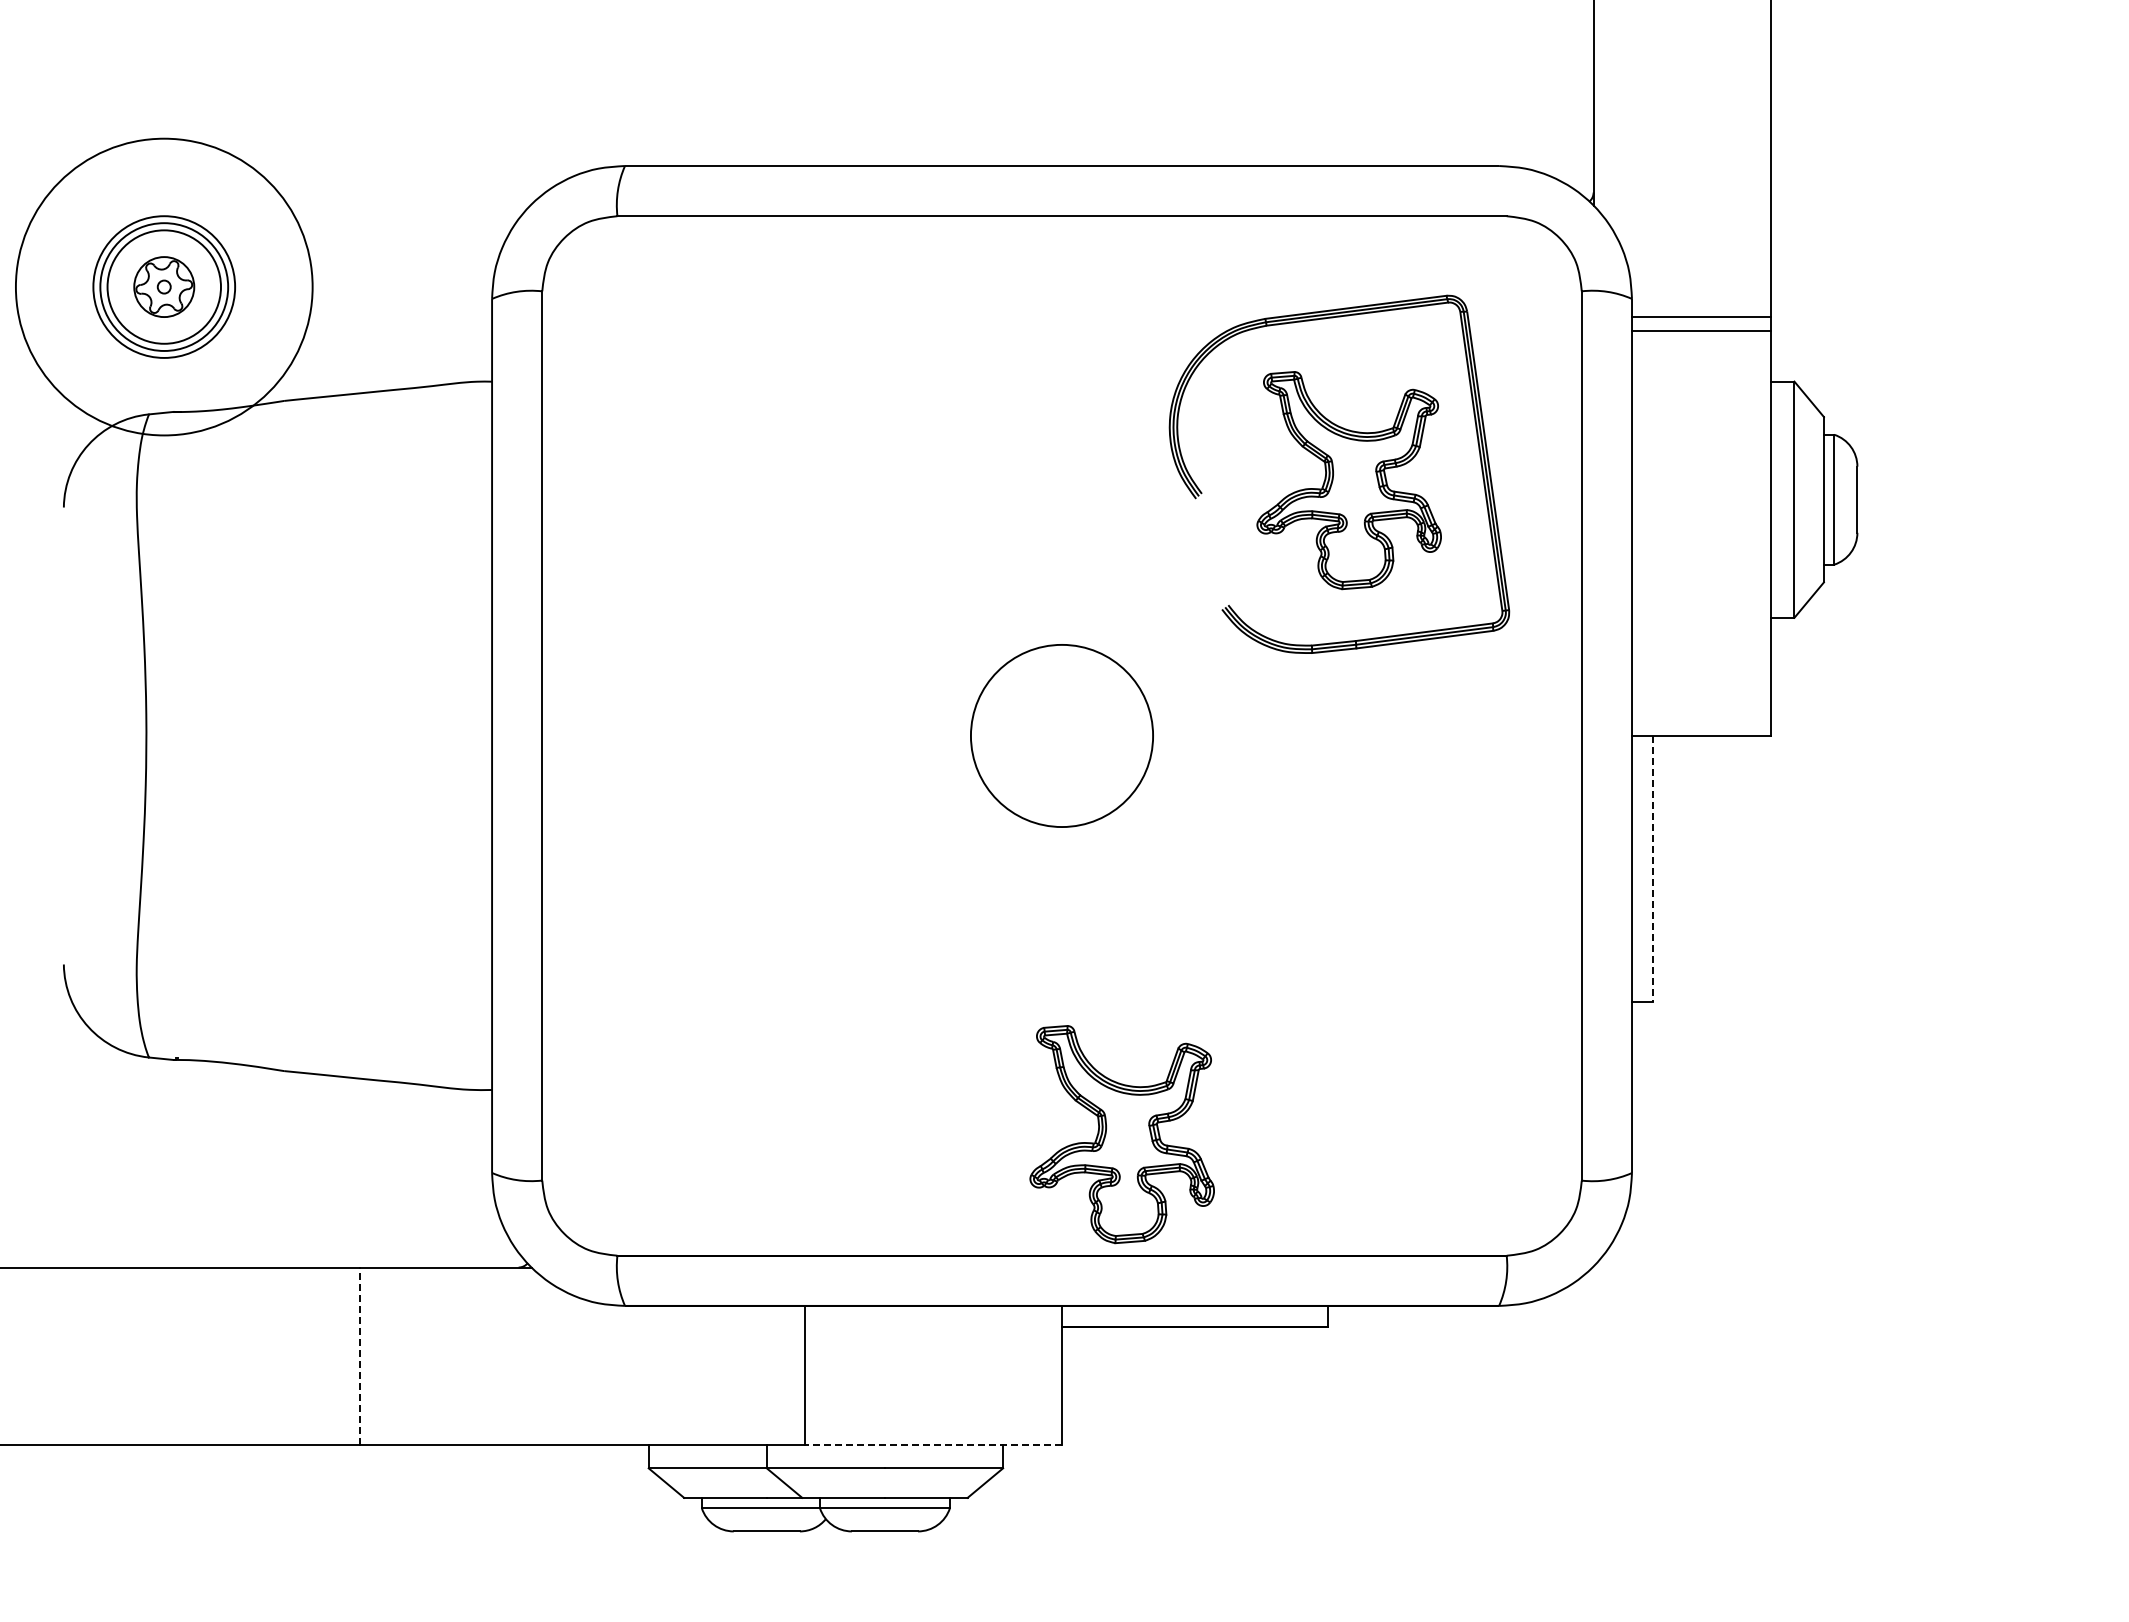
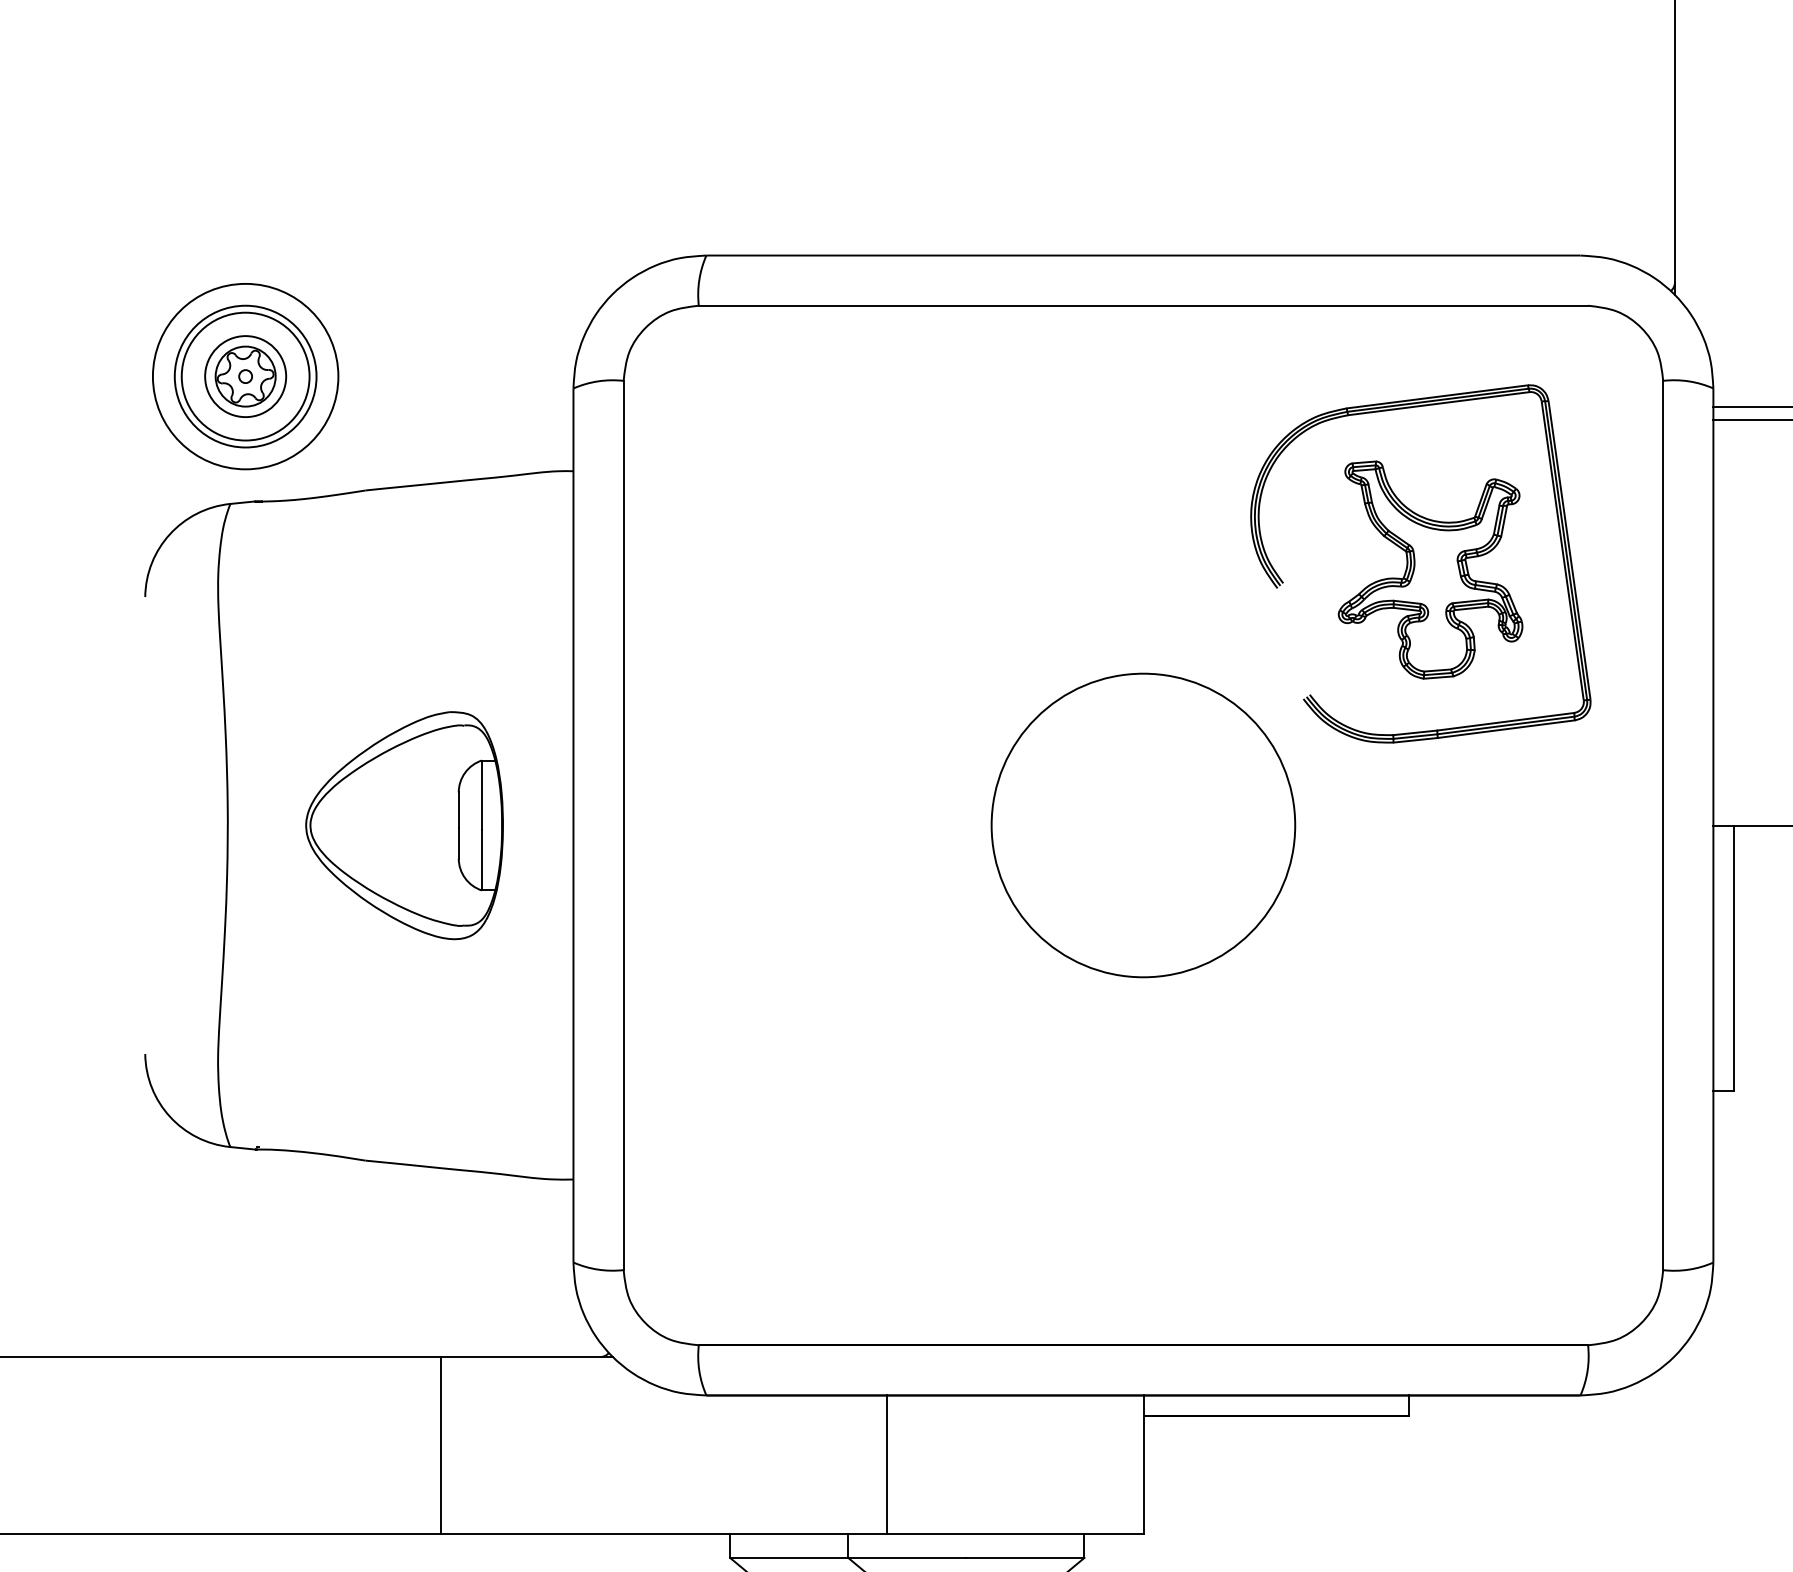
circle: (163, 286) -> (244, 376), size x0.71
circle: (164, 286) -> (245, 376), size x0.62
part: (322, 735) -> (403, 825), added
circle: (1061, 735) -> (1142, 825), size x1.67
line: (1652, 868) -> (1733, 958), dashed -> solid
part: (1121, 1134) -> (1202, 1224), removed
line: (359, 1356) -> (440, 1446), dashed -> solid
line: (933, 1444) -> (1014, 1534), dashed -> solid

